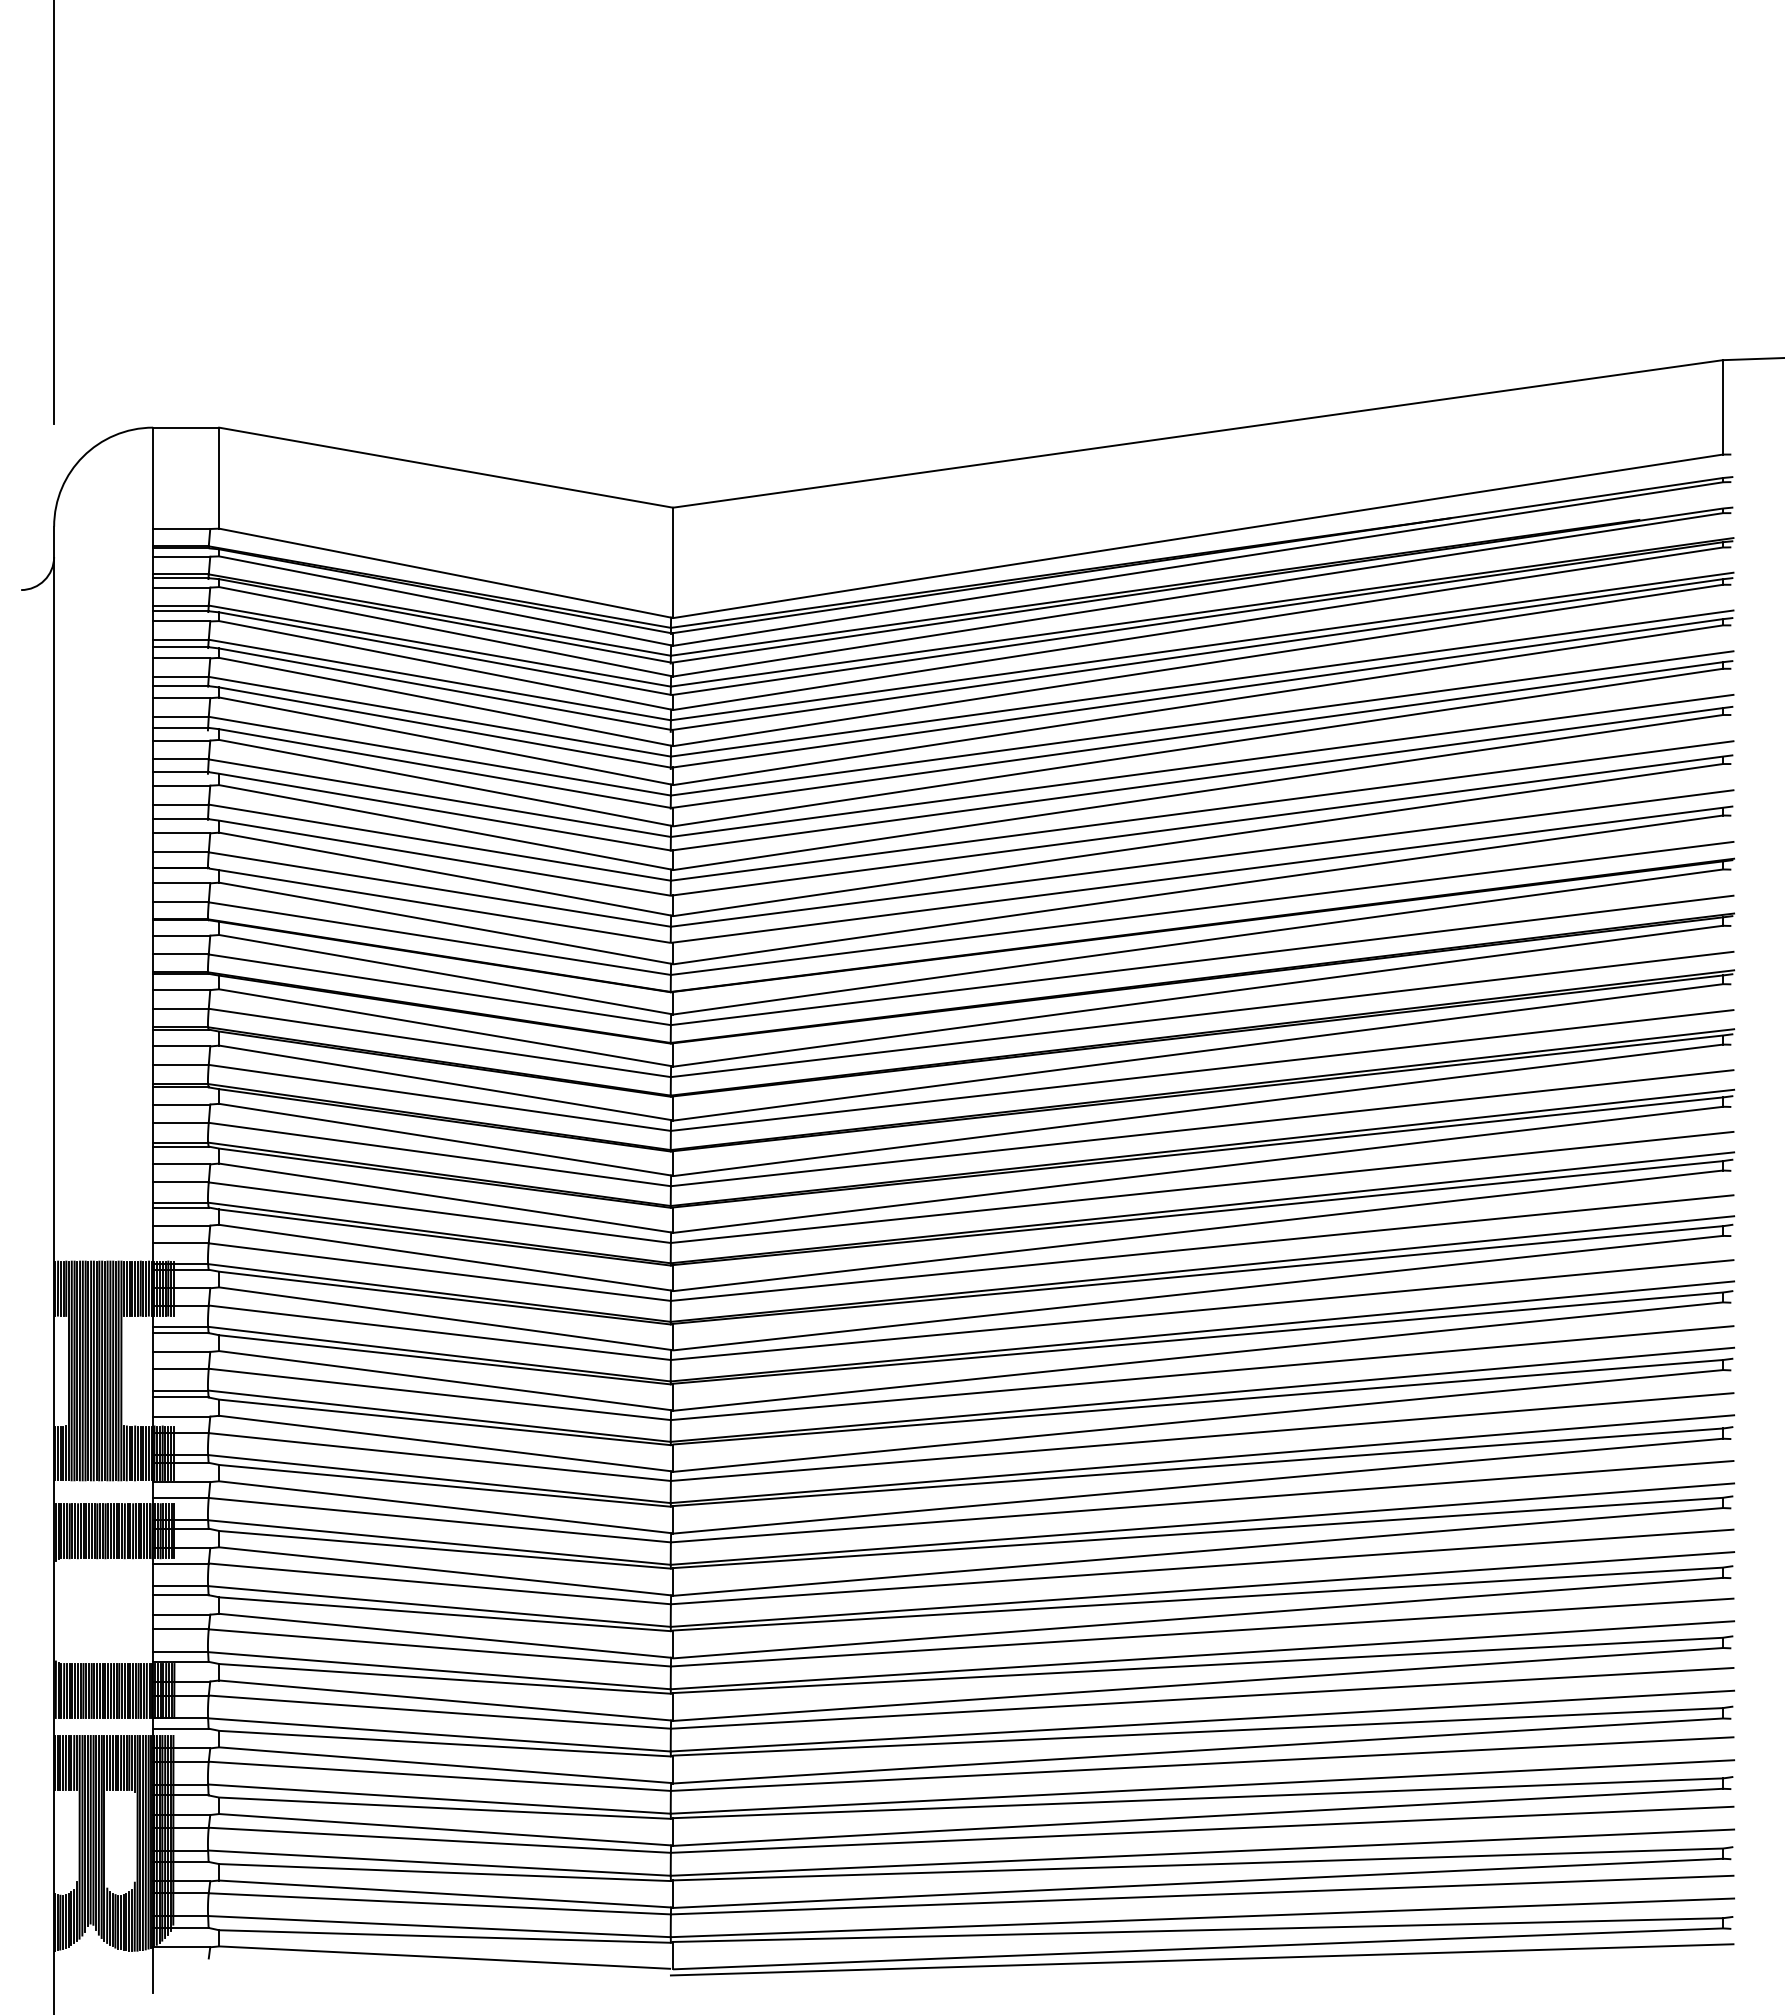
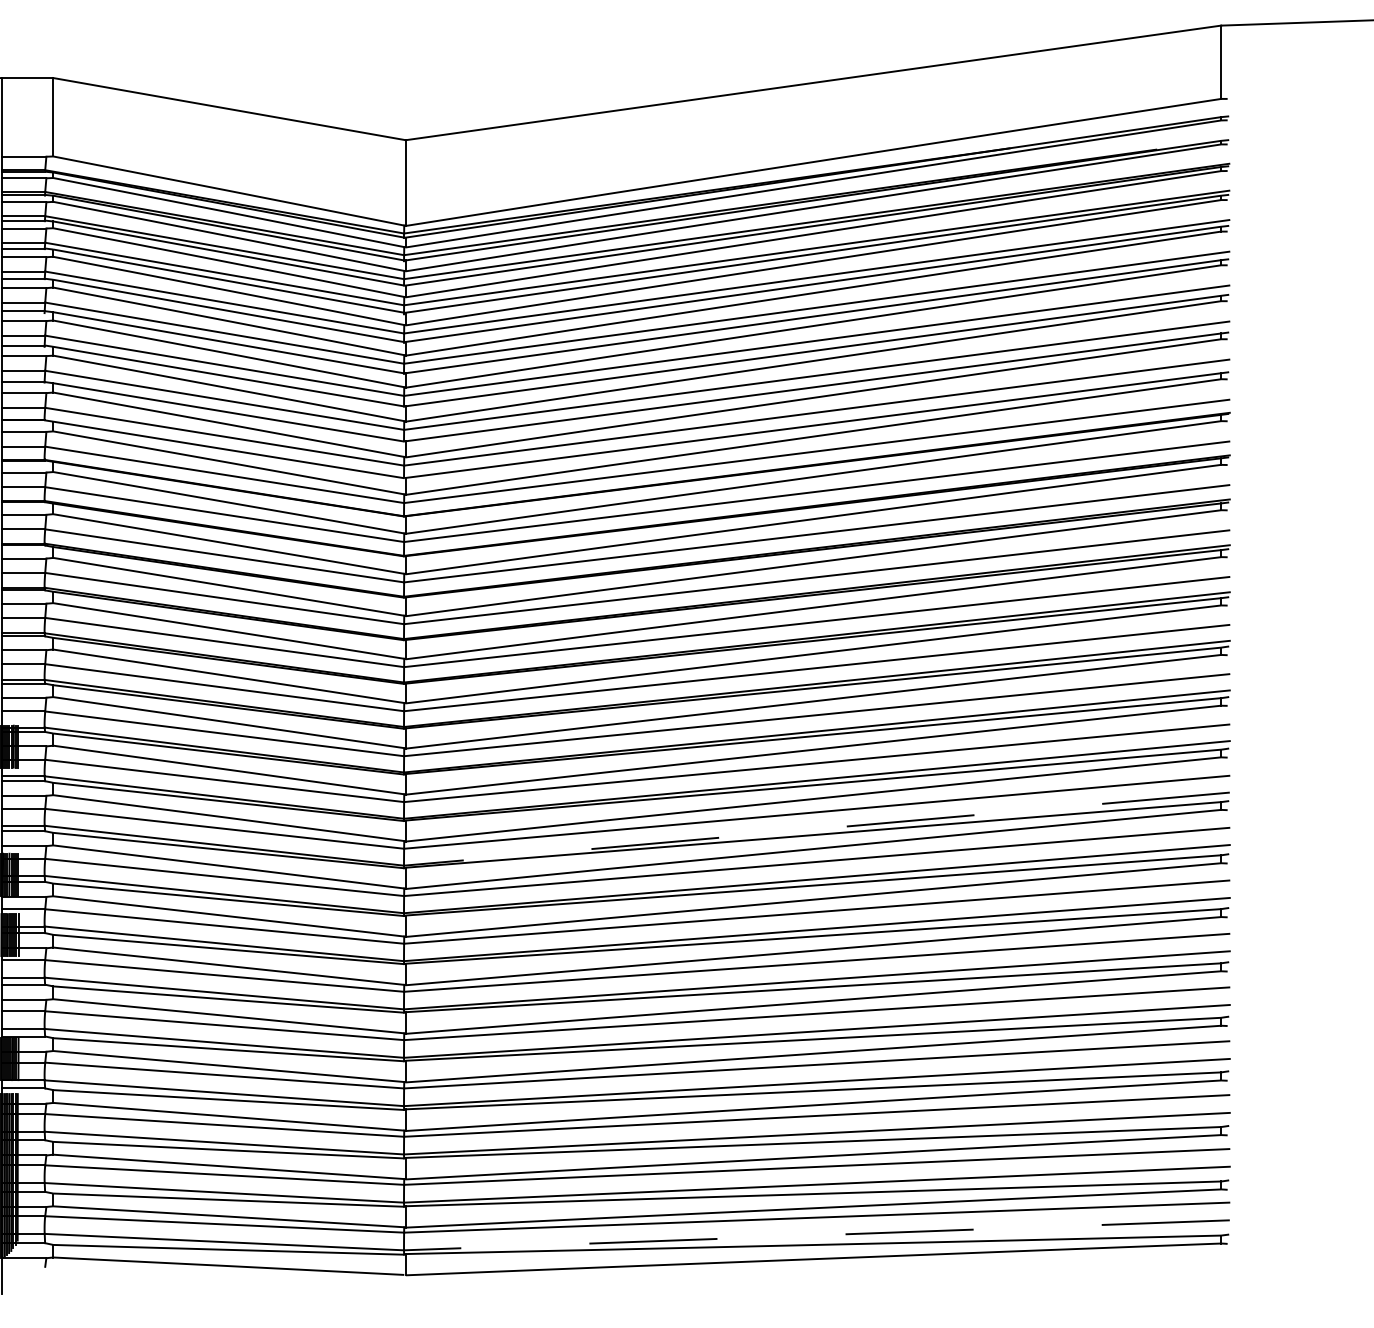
line: (1202, 1394) -> (816, 828), solid -> dashed
line: (1201, 1917) -> (816, 1235), solid -> dashed
line: (1201, 1959) -> (816, 1267), removed

